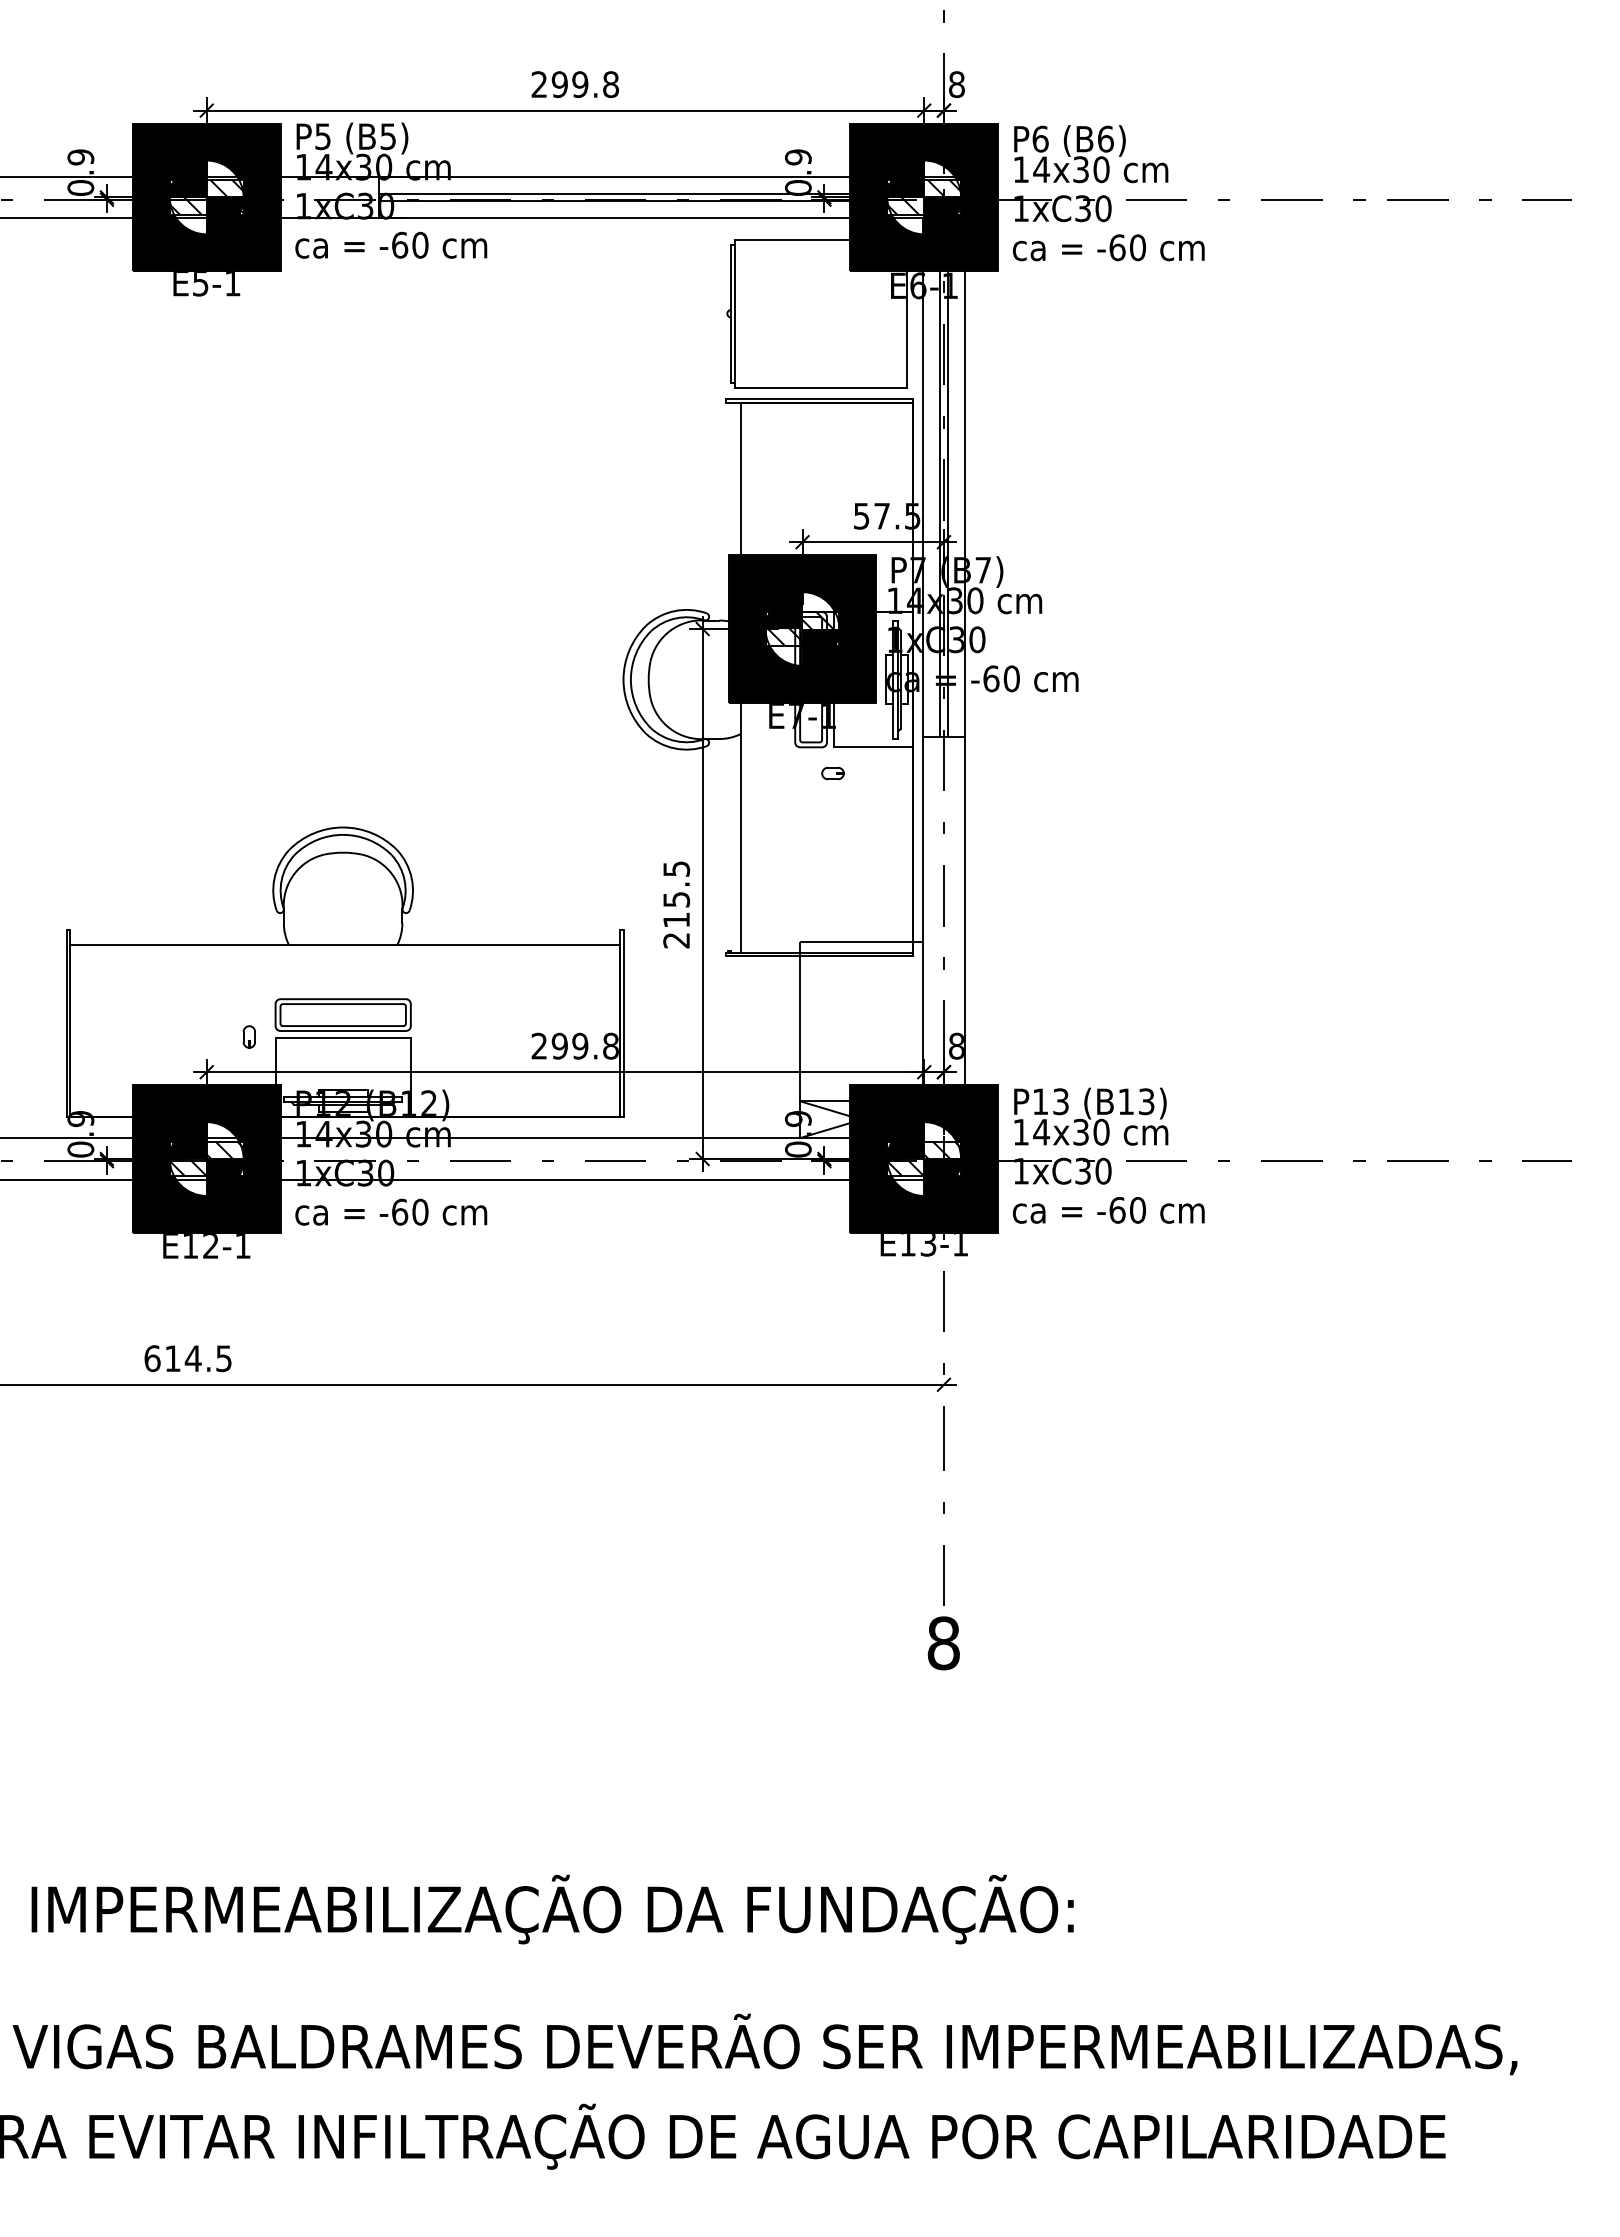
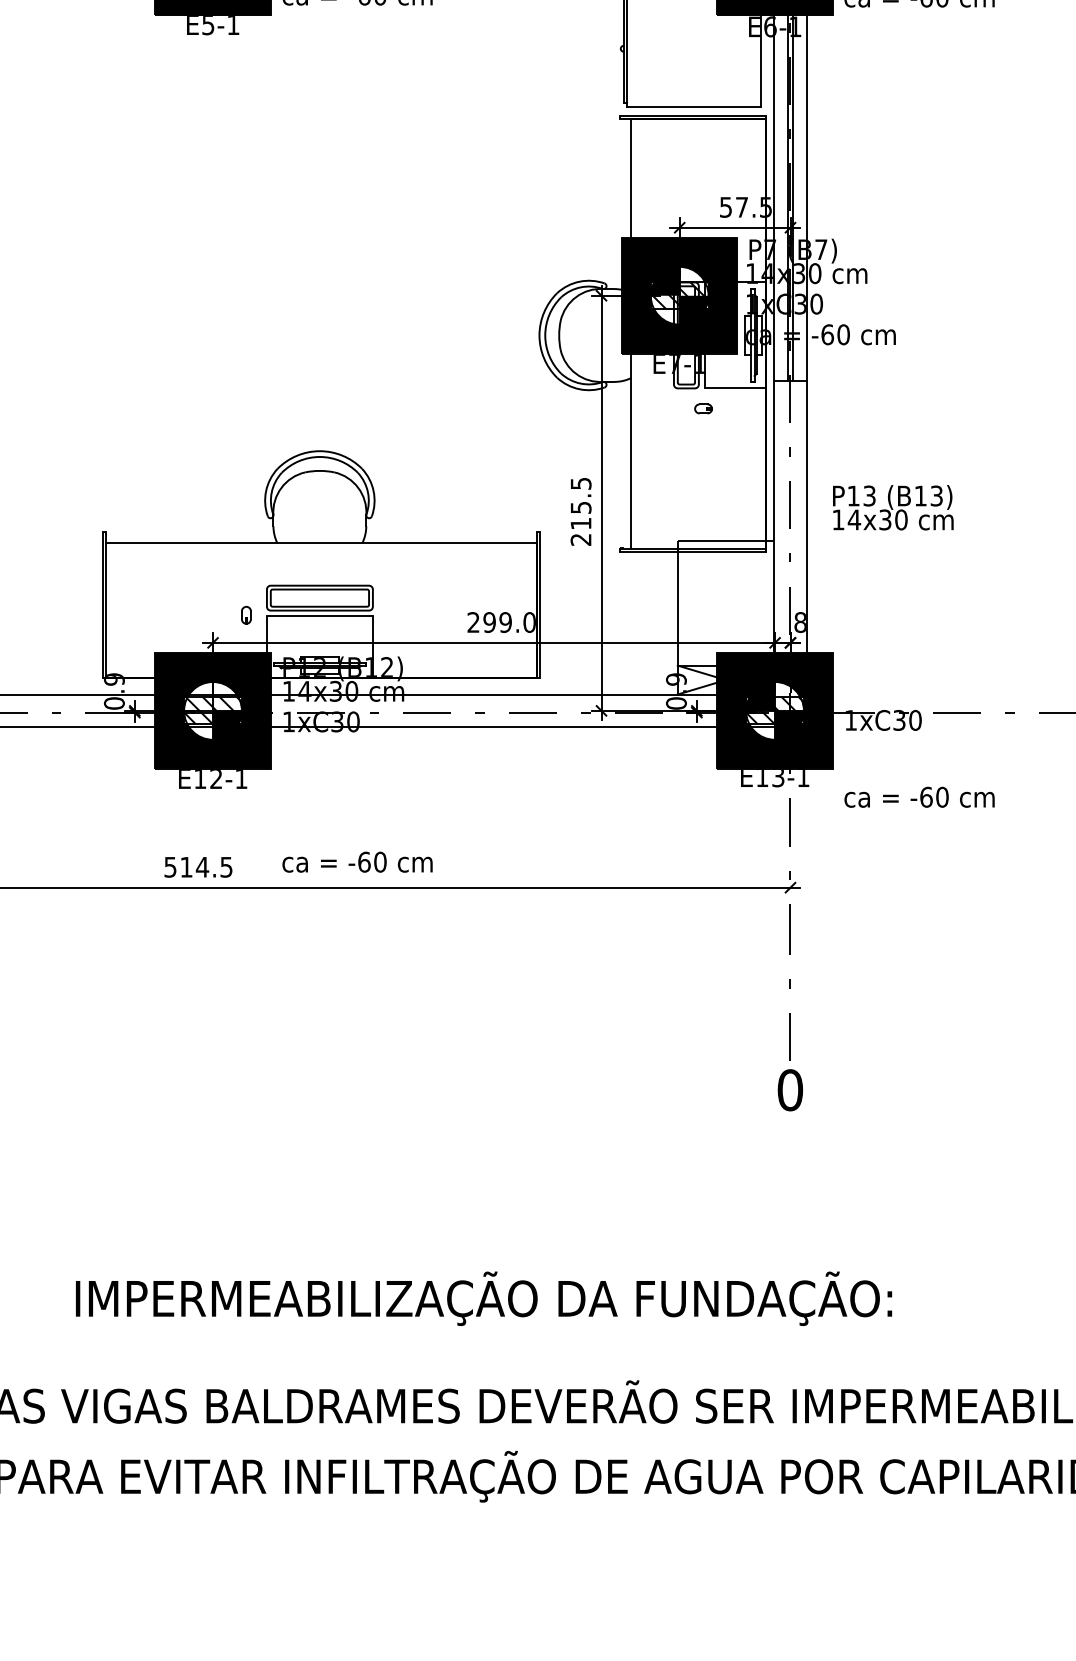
text: (610, 1046) -> (529, 622), 299.8 -> 299.0
text: (1091, 1116) -> (893, 507), moved
fill: (187, 1140) -> (197, 696), removed
text: (1108, 1210) -> (919, 797), moved
text: (391, 1211) -> (357, 861), moved
text: (152, 1358) -> (170, 867), 614.5 -> 514.5
text: (943, 1643) -> (790, 1090), 8 -> 0

